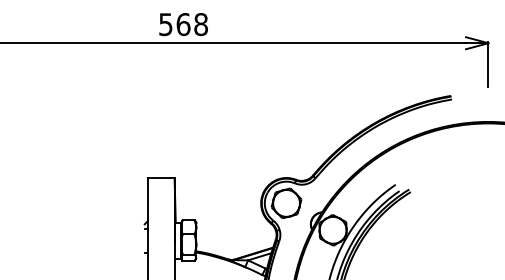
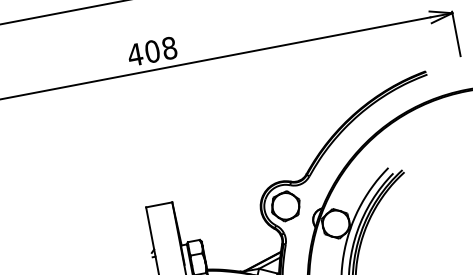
text: (174, 24) -> (143, 53), 568 -> 408

